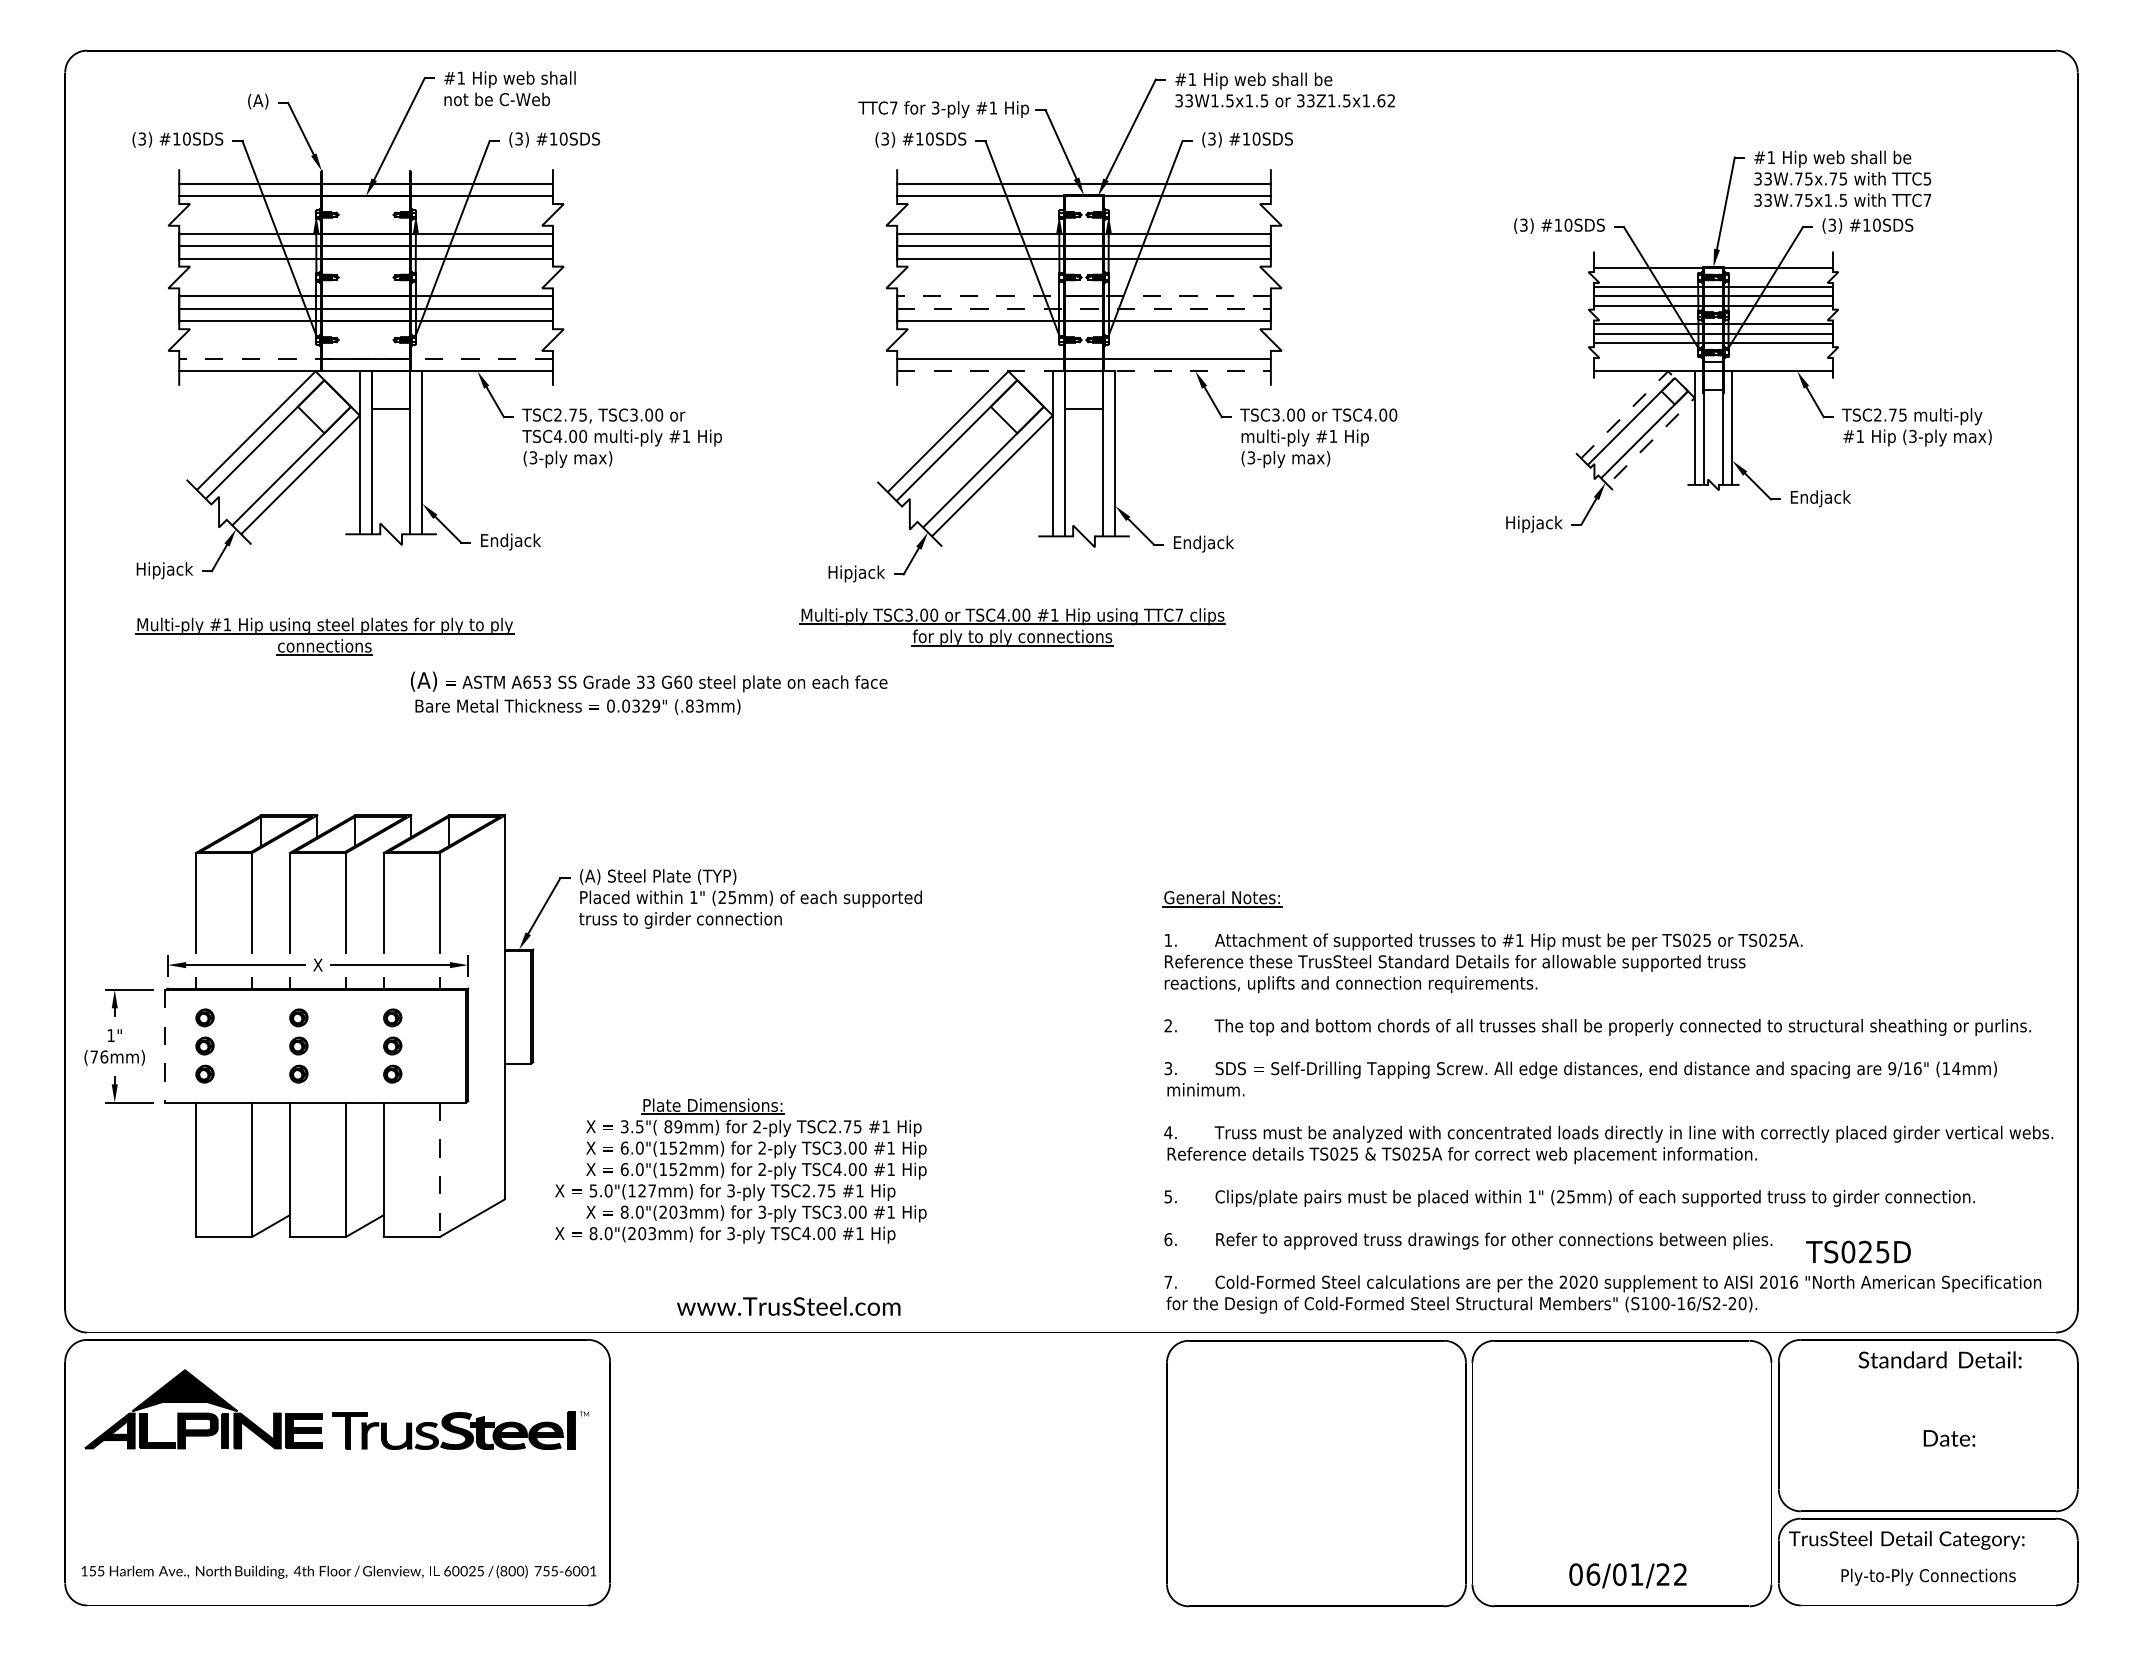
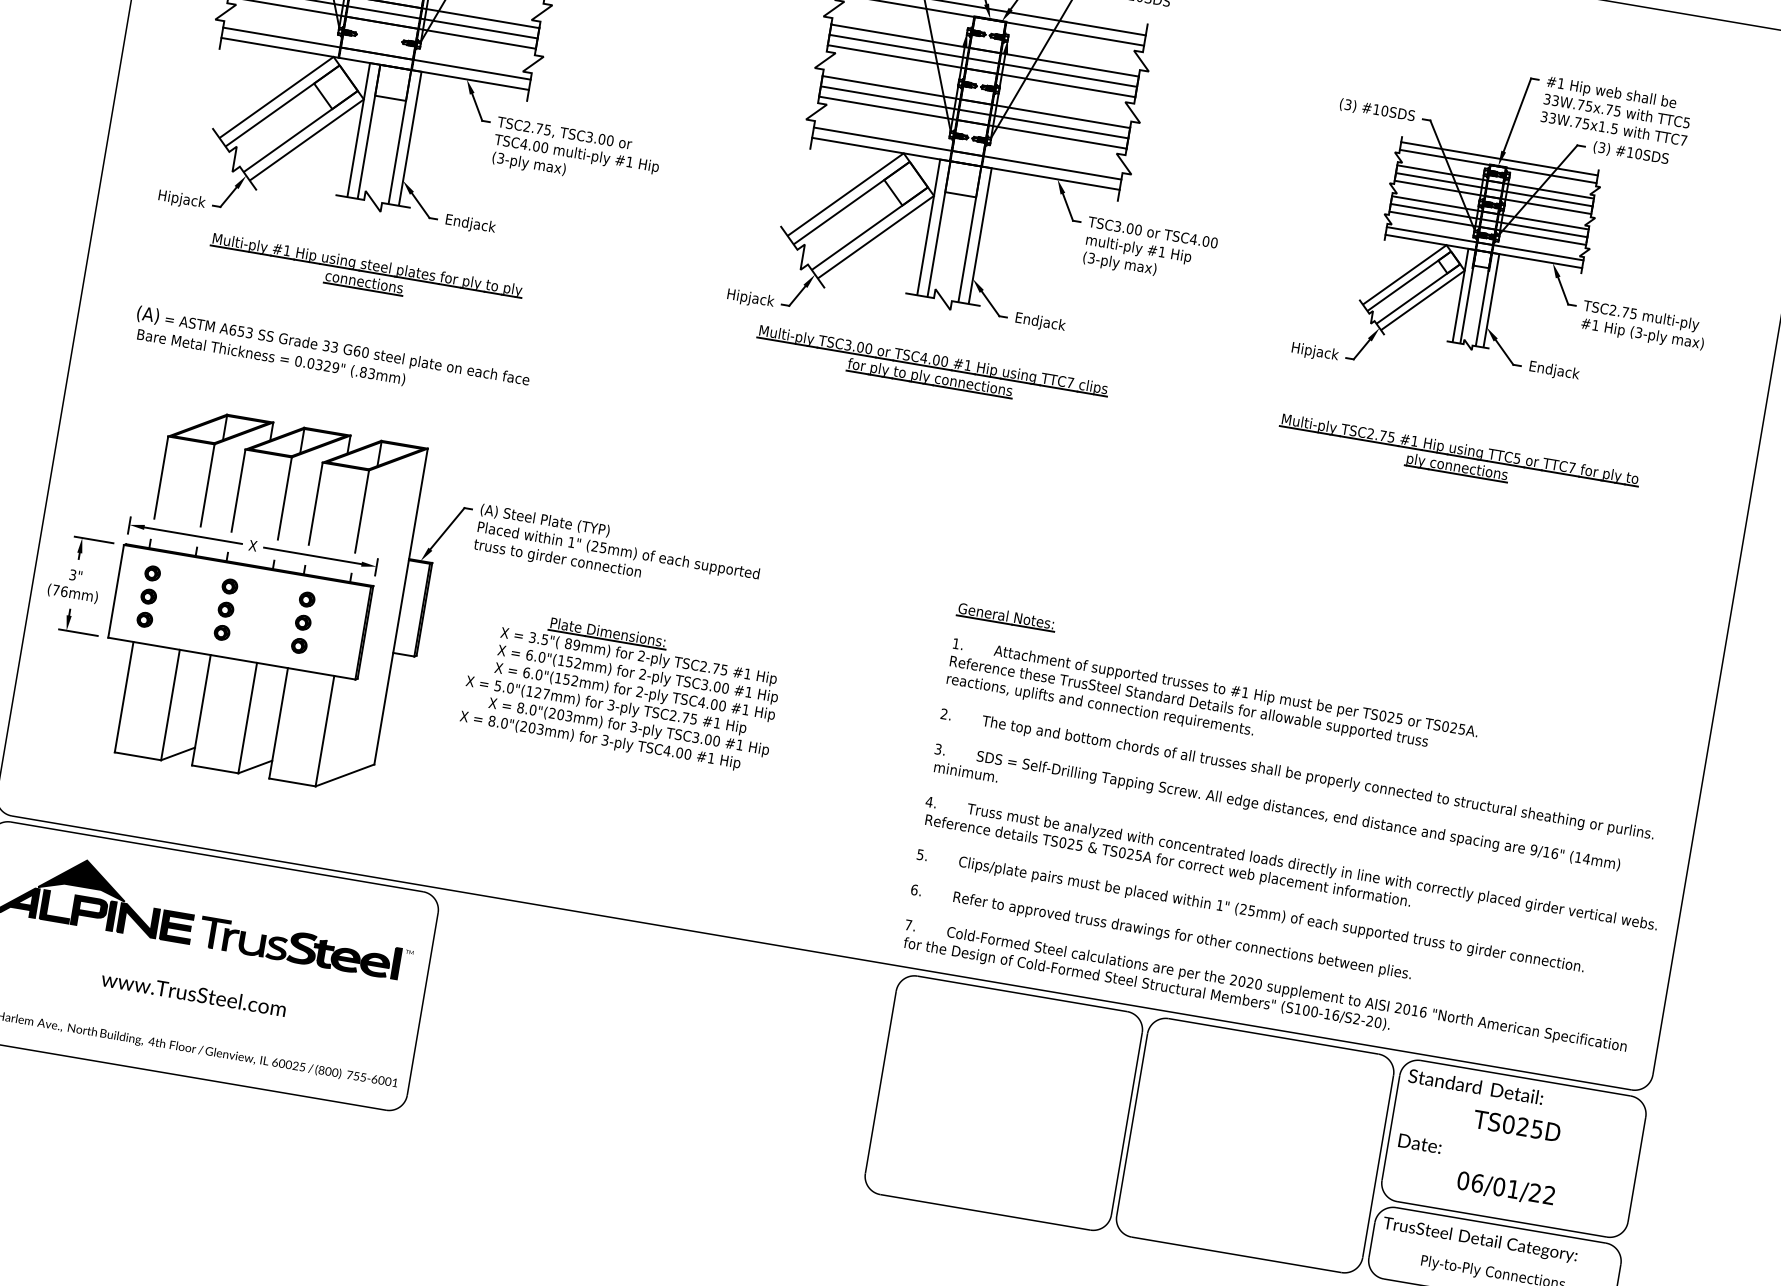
line: (1713, 258) -> (1499, 158), added
line: (1084, 296) -> (976, 102), dashed -> solid
line: (1084, 308) -> (975, 112), dashed -> solid
line: (366, 358) -> (377, 53), dashed -> solid
line: (1713, 362) -> (1485, 244), added
line: (1084, 371) -> (966, 164), dashed -> solid
line: (1681, 384) -> (1455, 257), dashed -> solid
part: (1724, 621) -> (1458, 458), added
part: (1012, 627) -> (931, 369), moved
part: (324, 636) -> (365, 273), moved
text: (648, 692) -> (331, 355), moved
text: (110, 1035) -> (72, 574), 1" -> 3"
line: (165, 1046) -> (116, 591), dashed -> solid
line: (440, 1170) -> (325, 731), dashed -> solid
part: (740, 1170) -> (621, 689), moved
text: (1858, 1251) -> (1517, 1125), moved
text: (788, 1305) -> (193, 993), moved
text: (1939, 1359) -> (1475, 1086), moved
text: (1949, 1438) -> (1420, 1143), moved
text: (1627, 1575) -> (1505, 1188), moved

